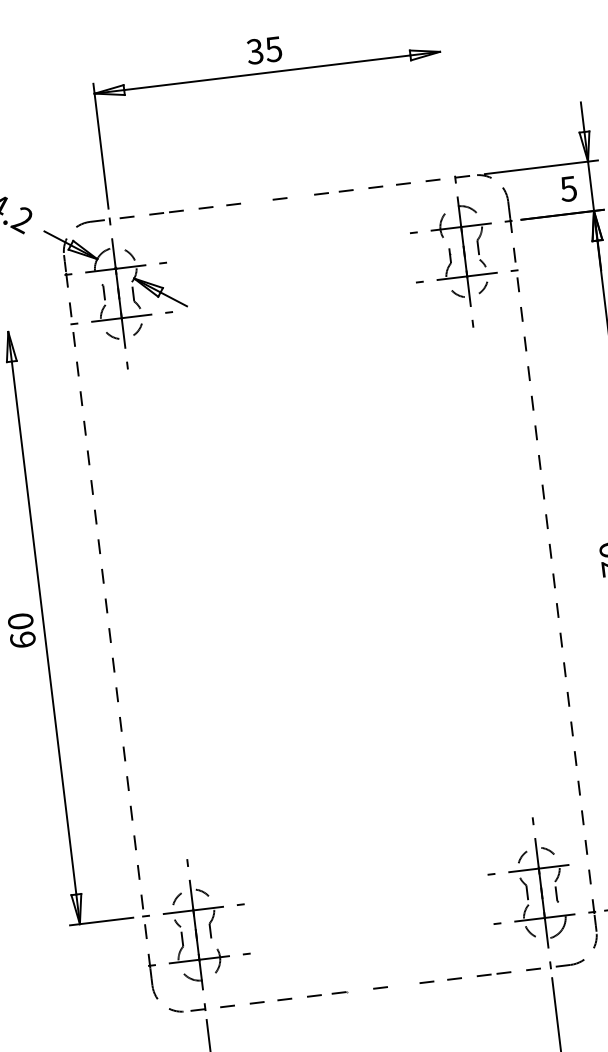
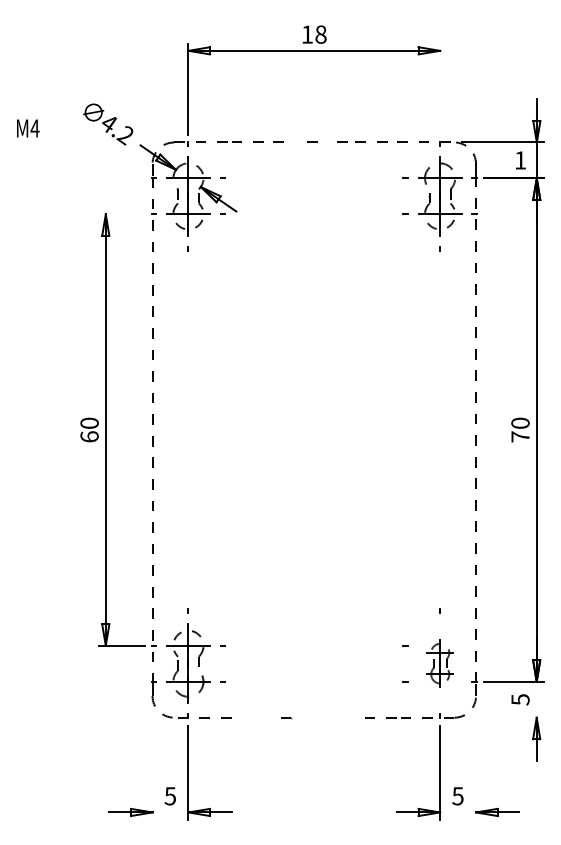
text: (263, 50) -> (313, 34), 35 -> 18
text: (568, 189) -> (520, 160), 5 -> 1
part: (542, 892) -> (440, 663), size x0.6
line: (426, 982) -> (349, 717), removed
line: (379, 987) -> (315, 717), removed
line: (291, 998) -> (251, 717), removed

